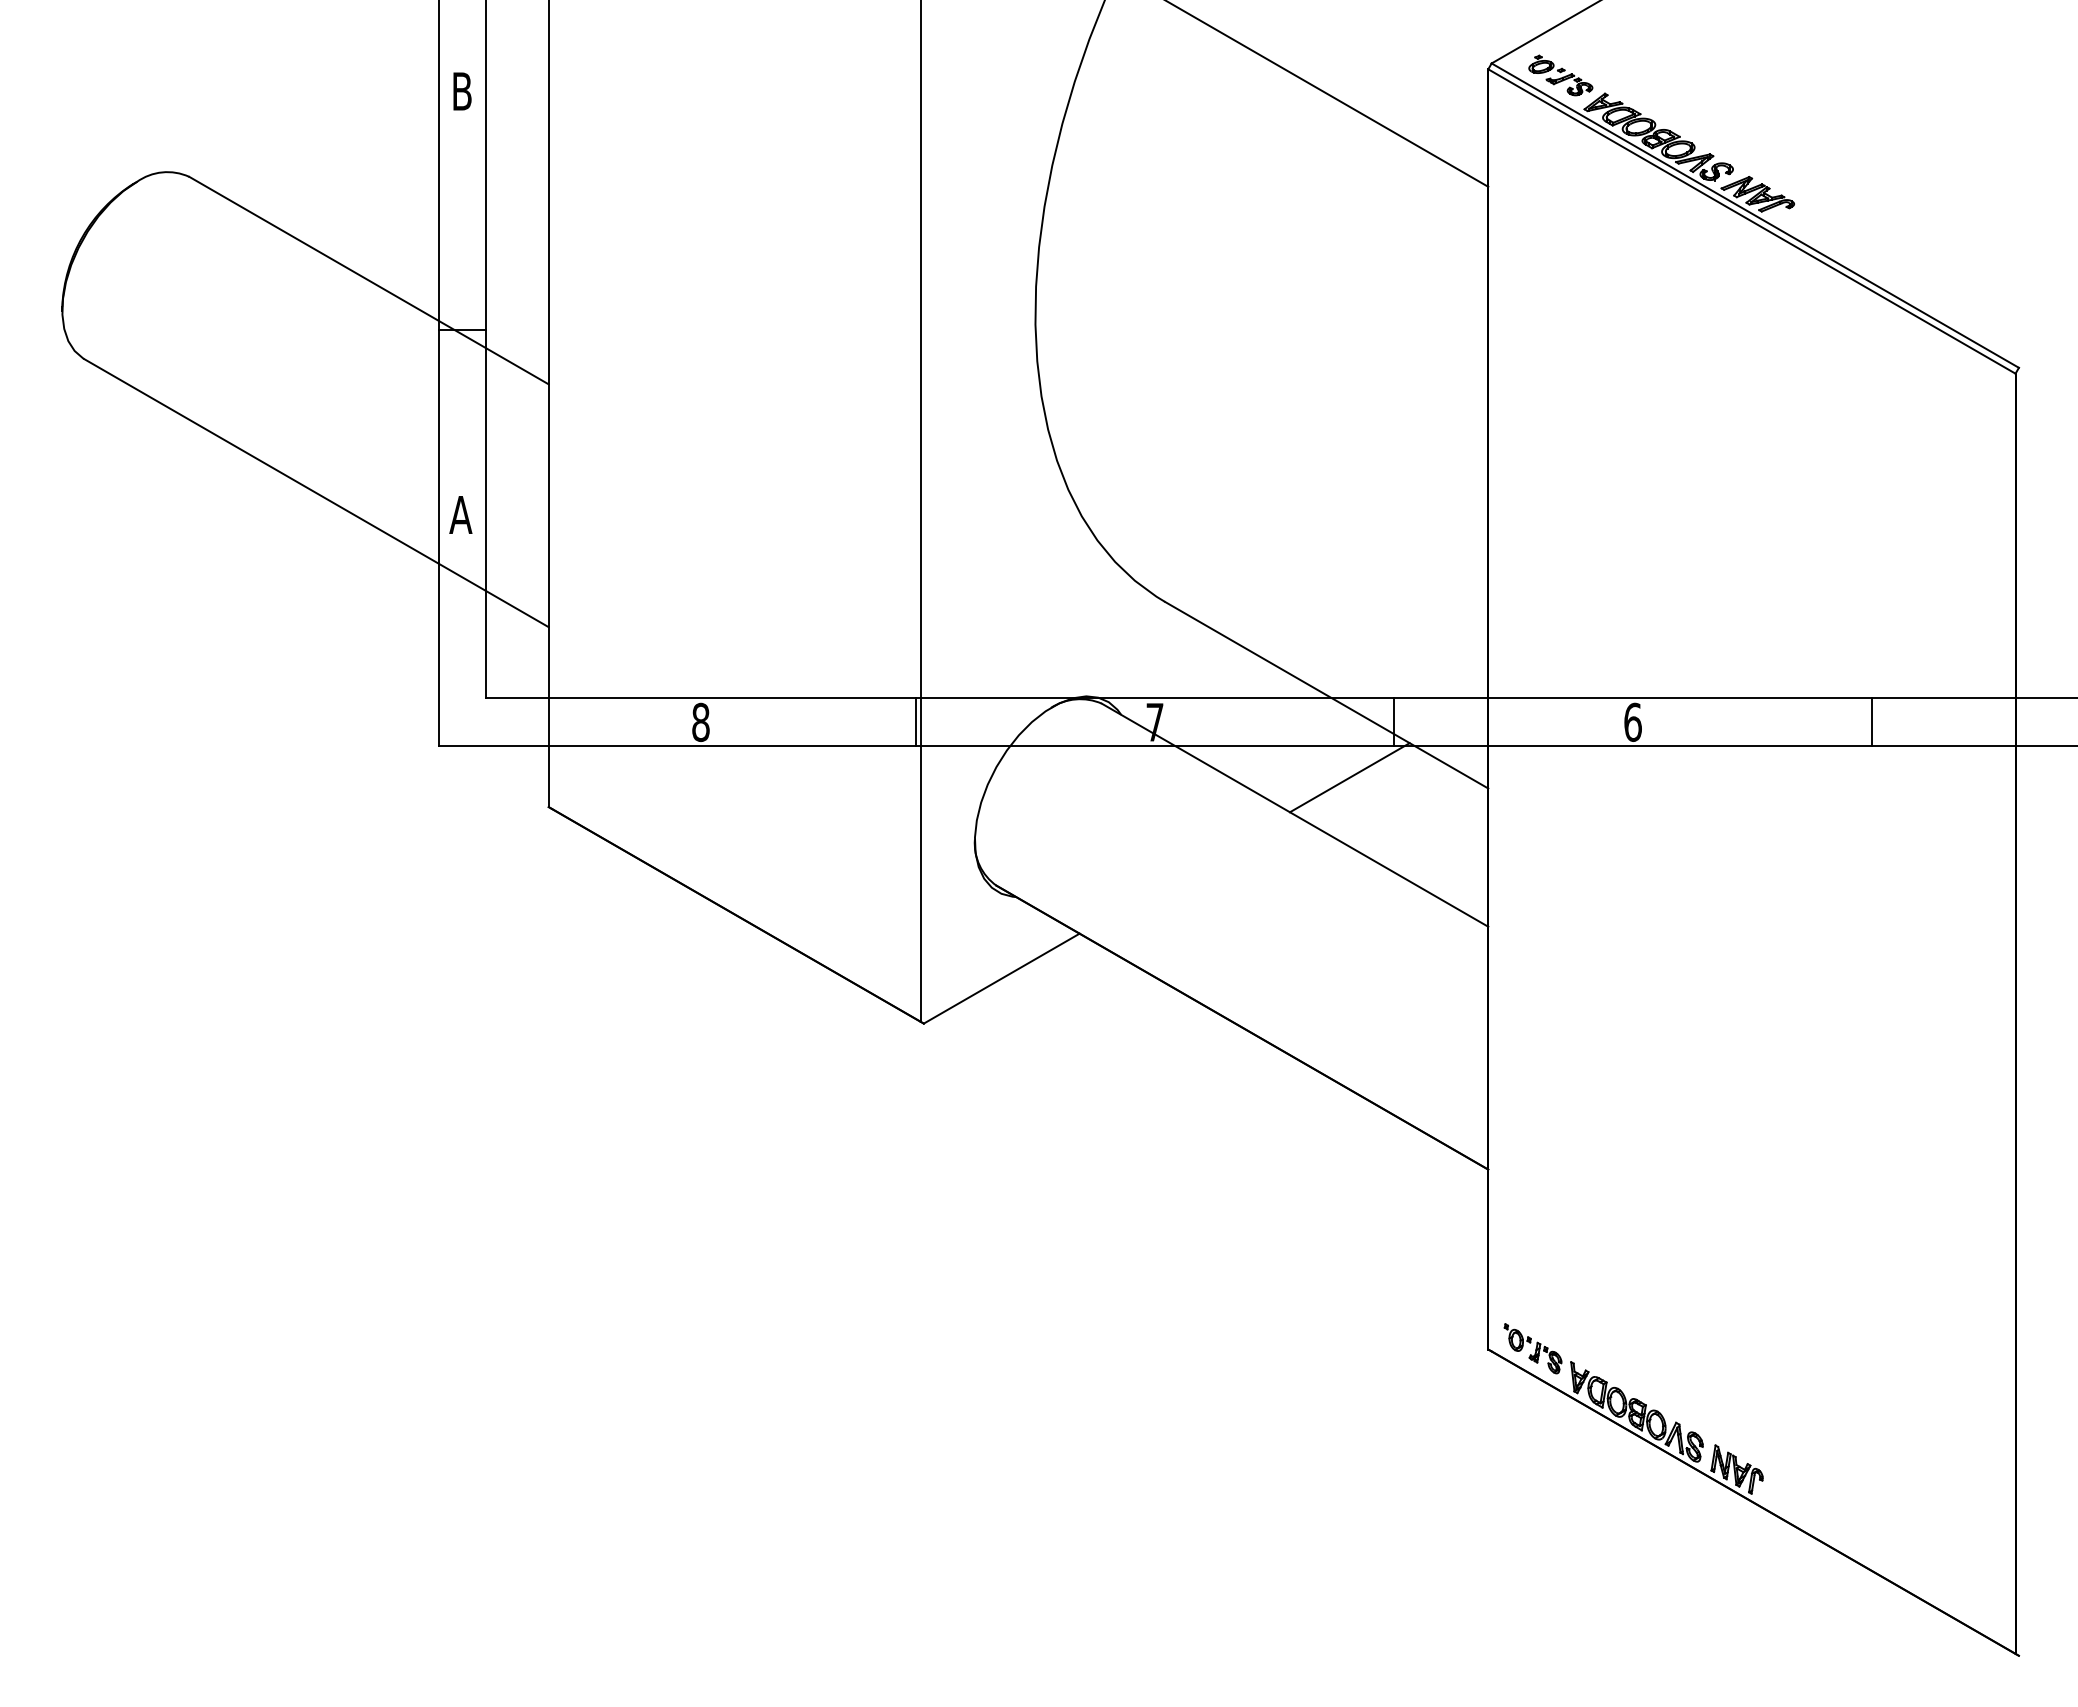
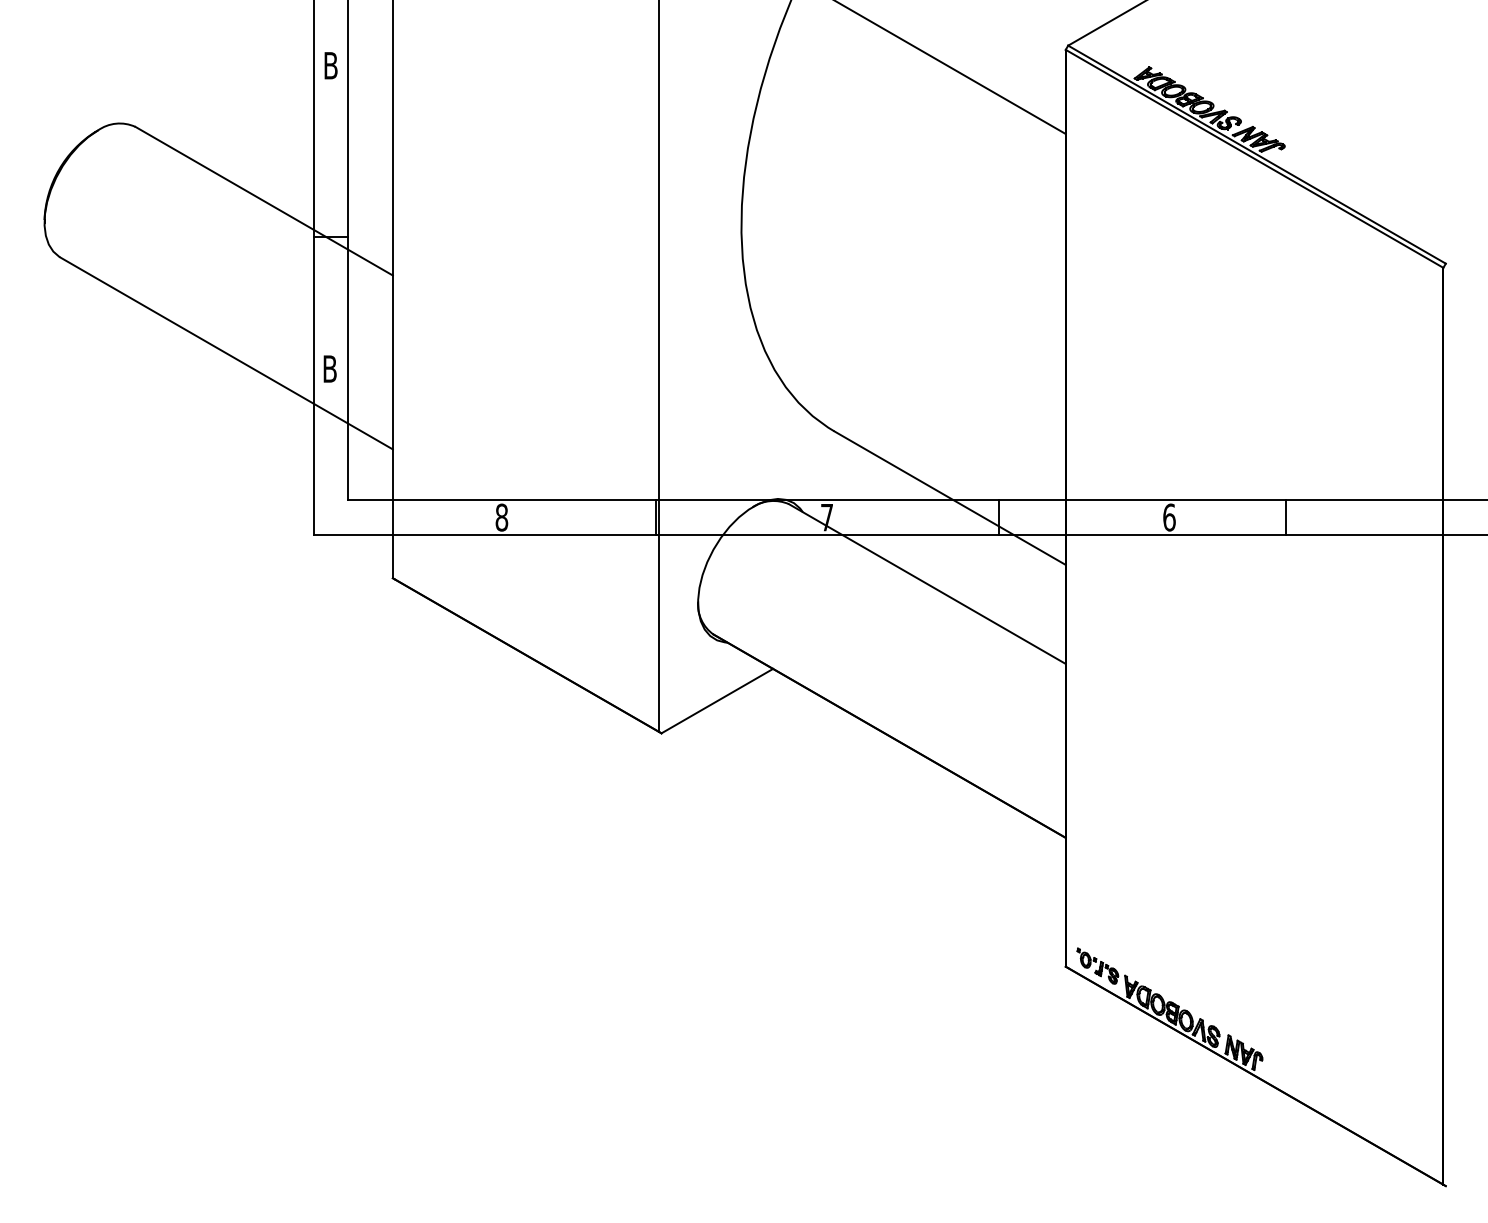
part: (1560, 75) -> (1117, 54), removed
text: (460, 514) -> (329, 368), A -> B
line: (1872, 722) -> (1285, 517), moved
line: (1349, 777) -> (966, 557), removed

